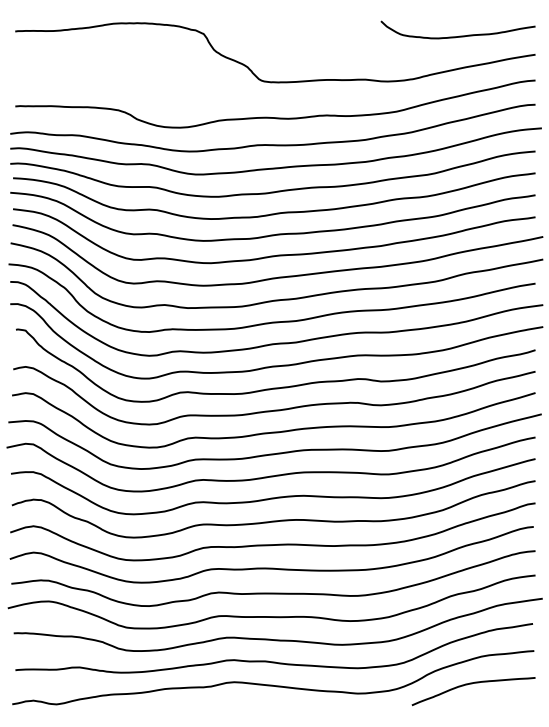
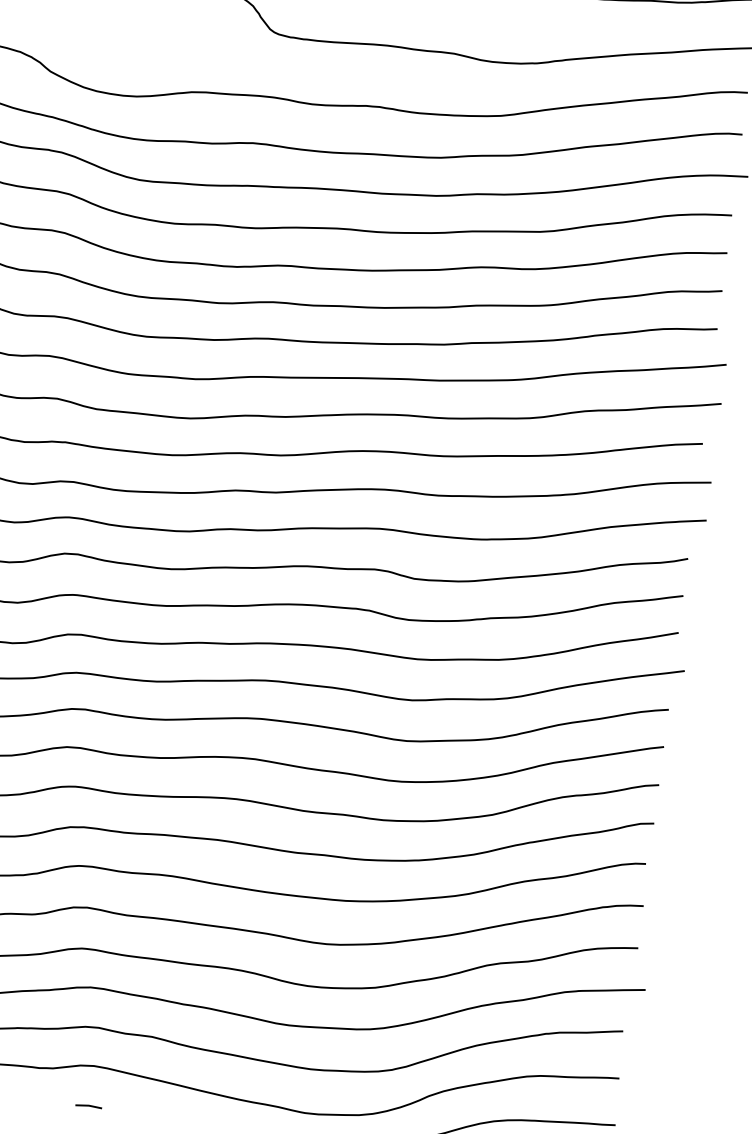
line: (233, 705) -> (87, 1106), added

